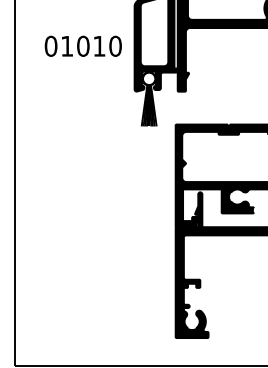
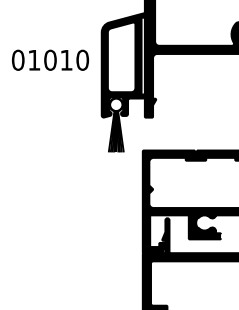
text: (82, 45) -> (49, 59), moved

